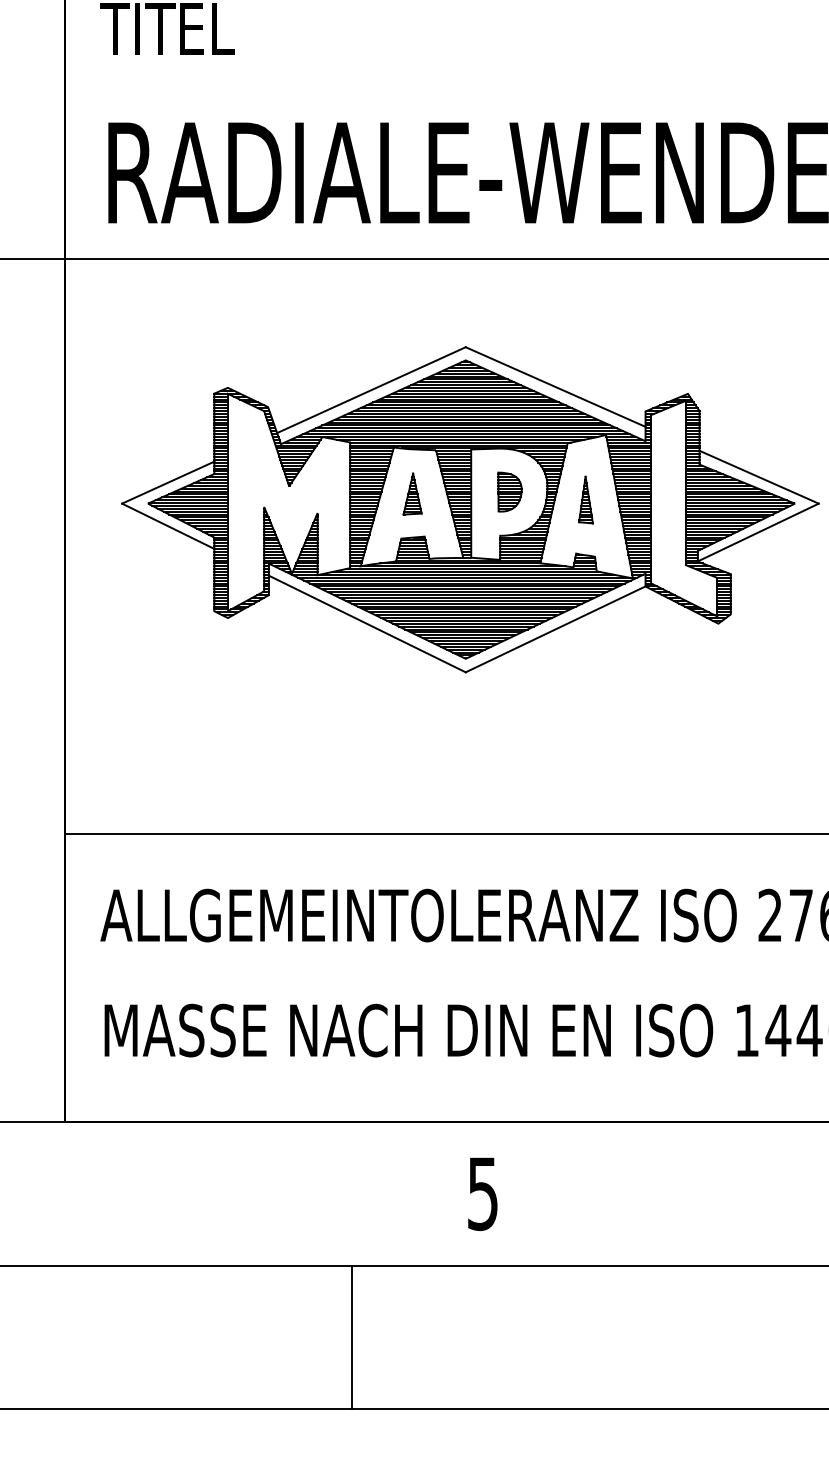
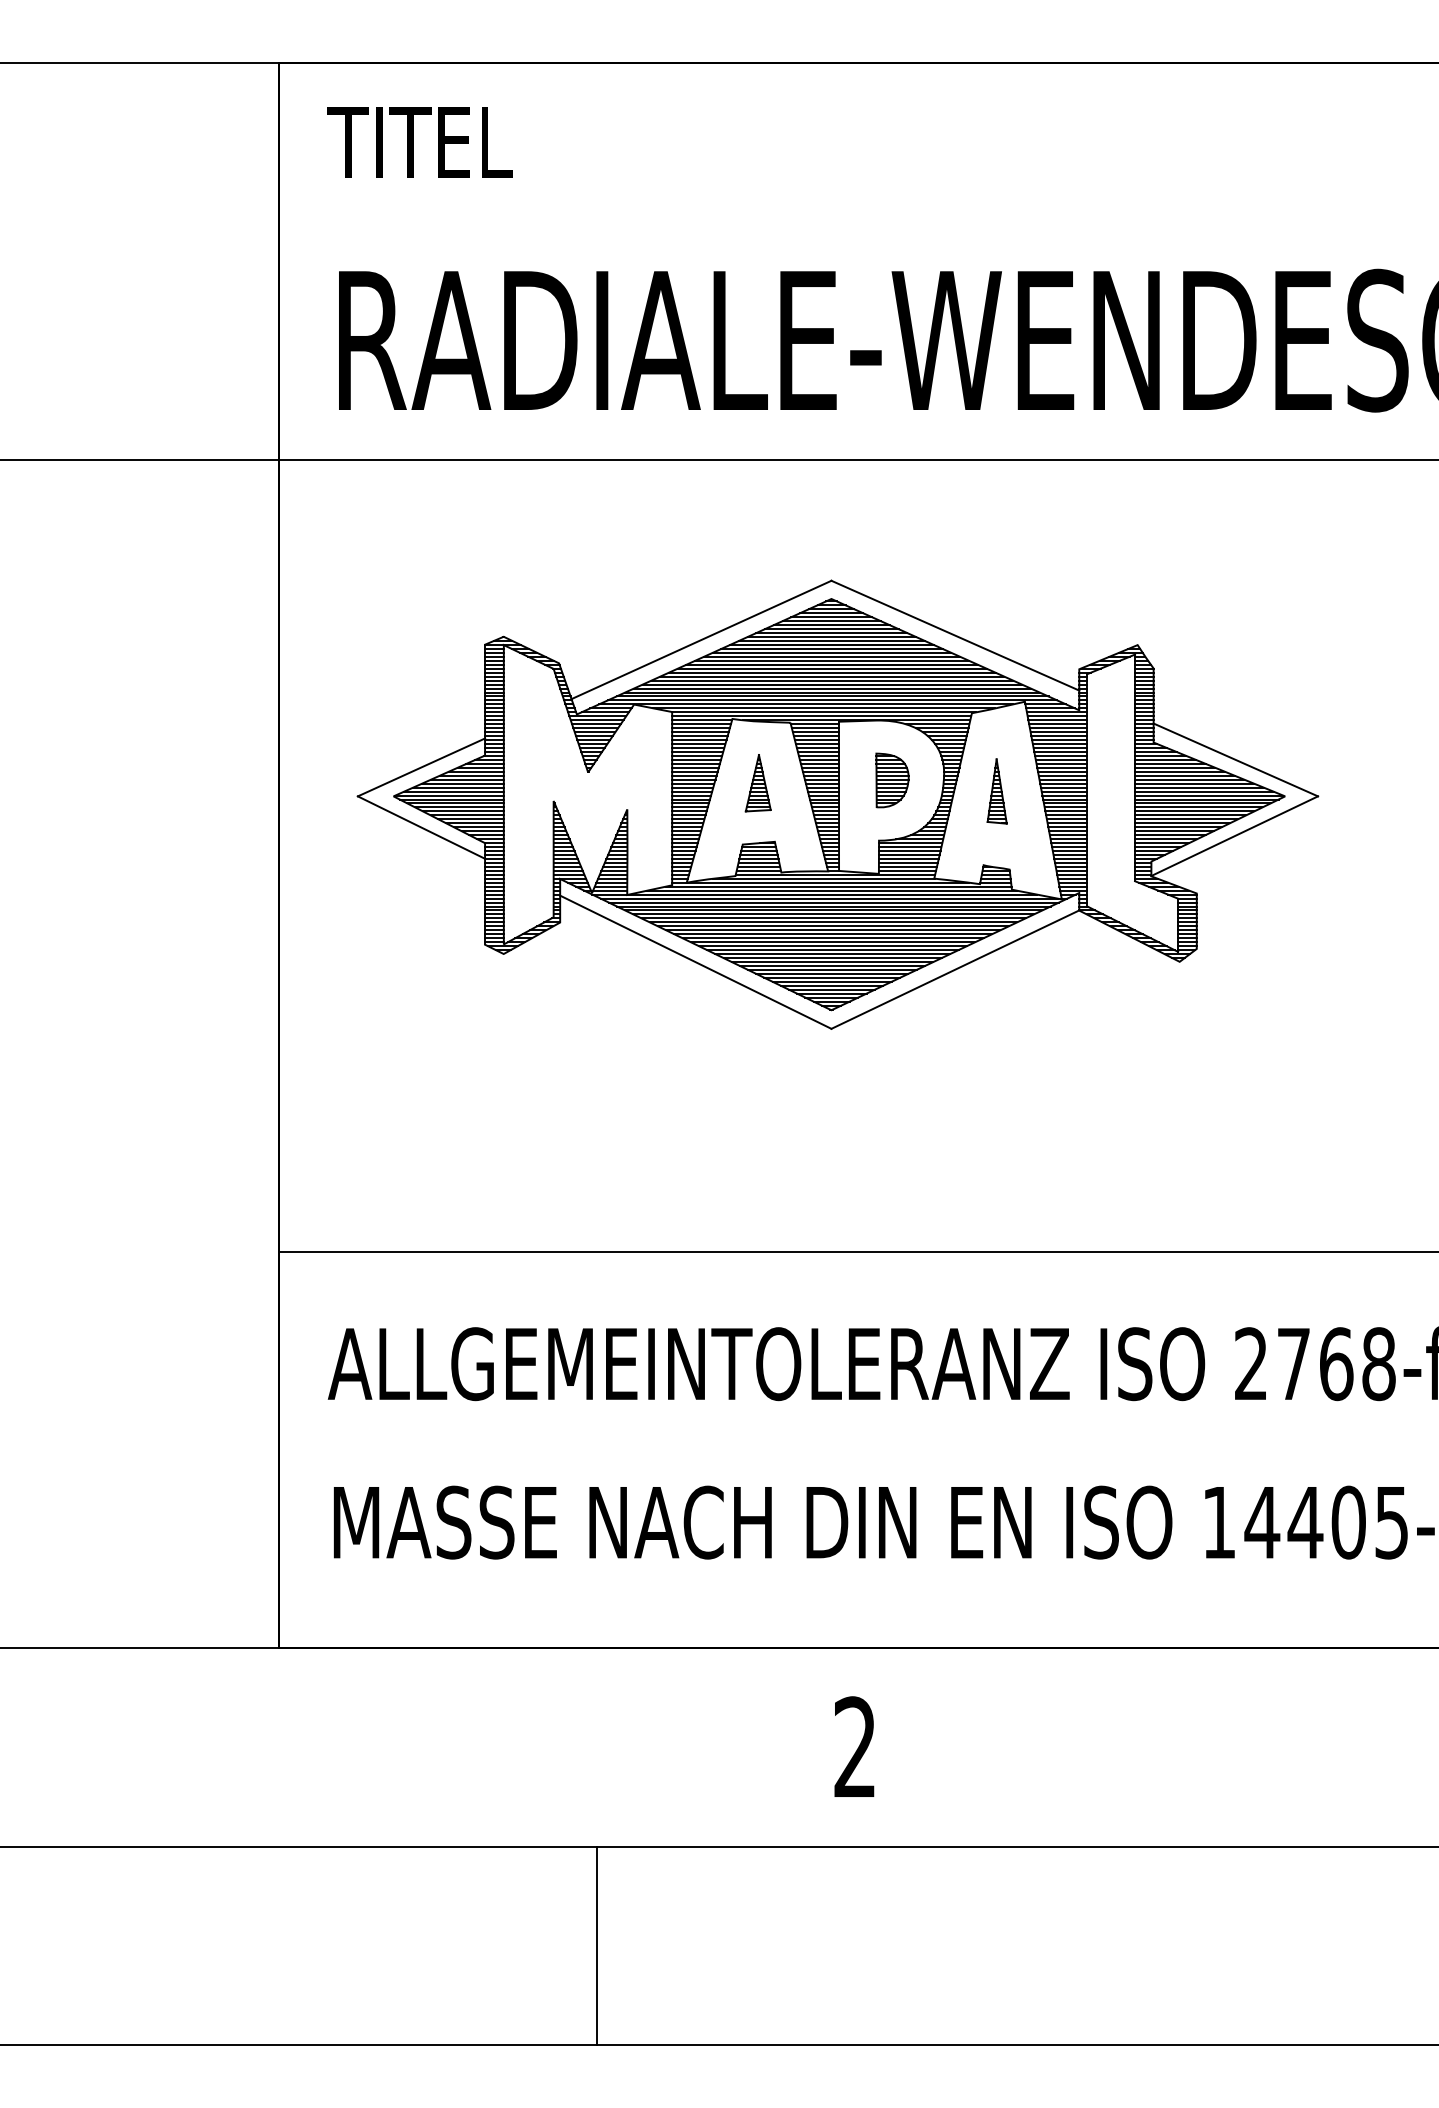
text: (482, 1193) -> (854, 1747), 5 -> 2
line: (351, 1337) -> (596, 1945), moved

